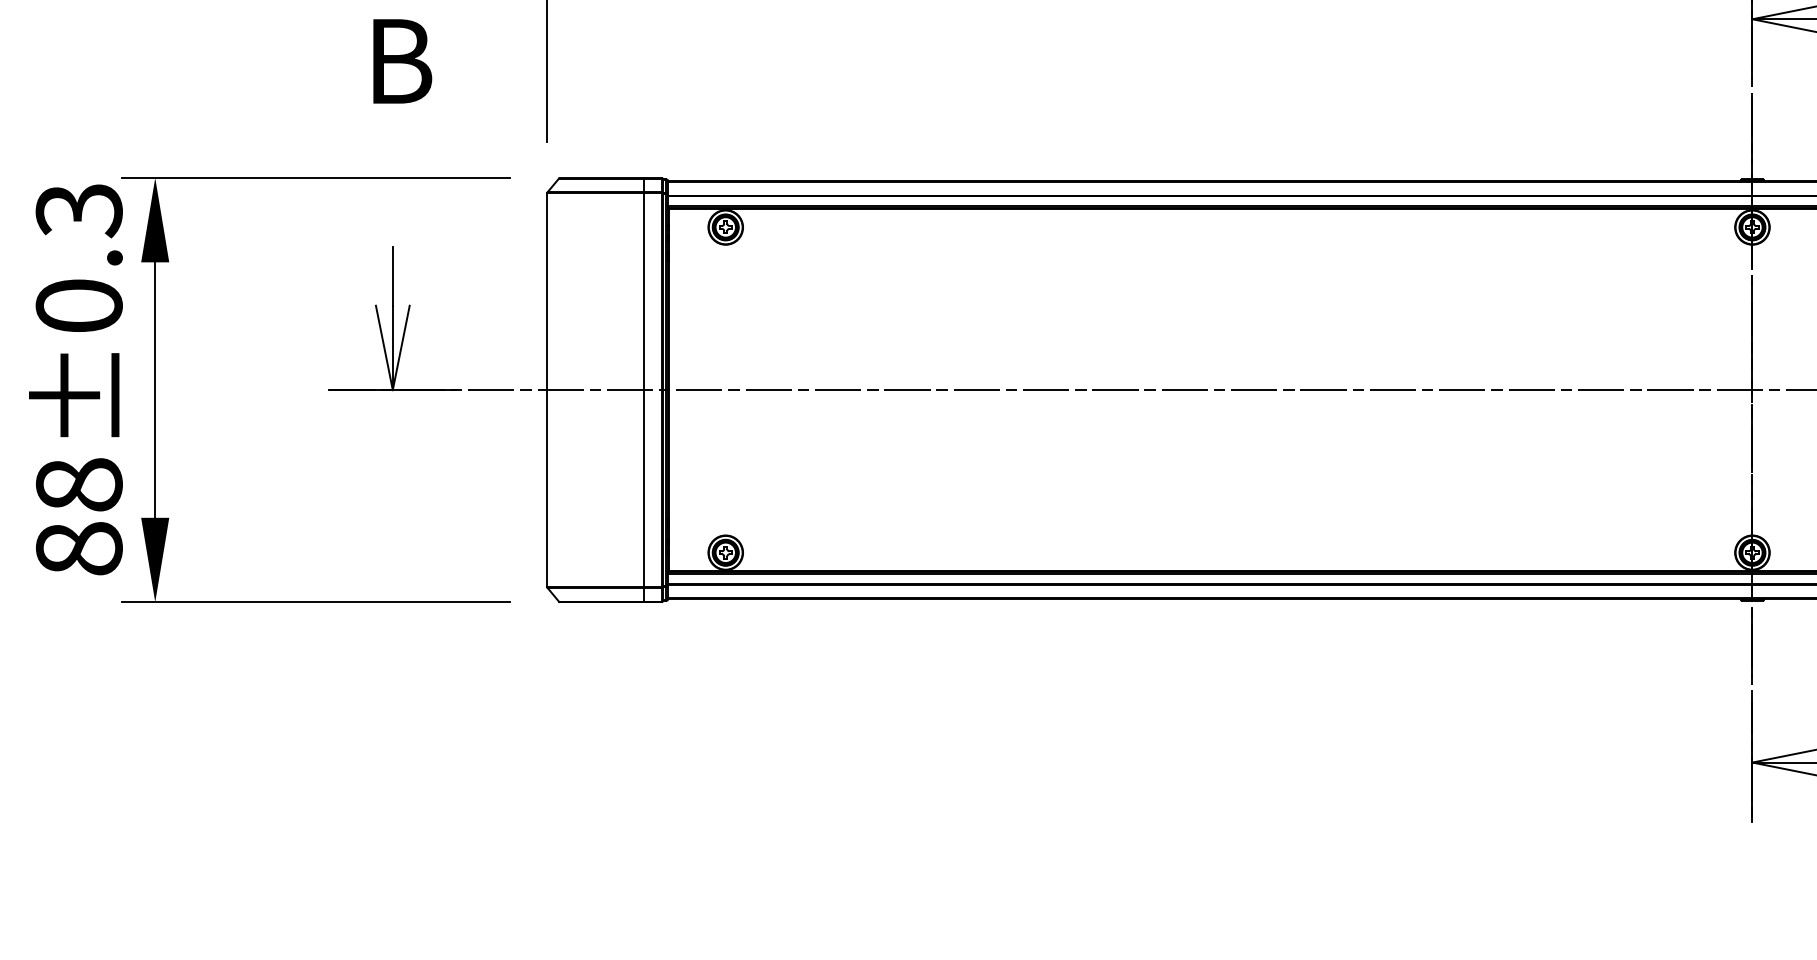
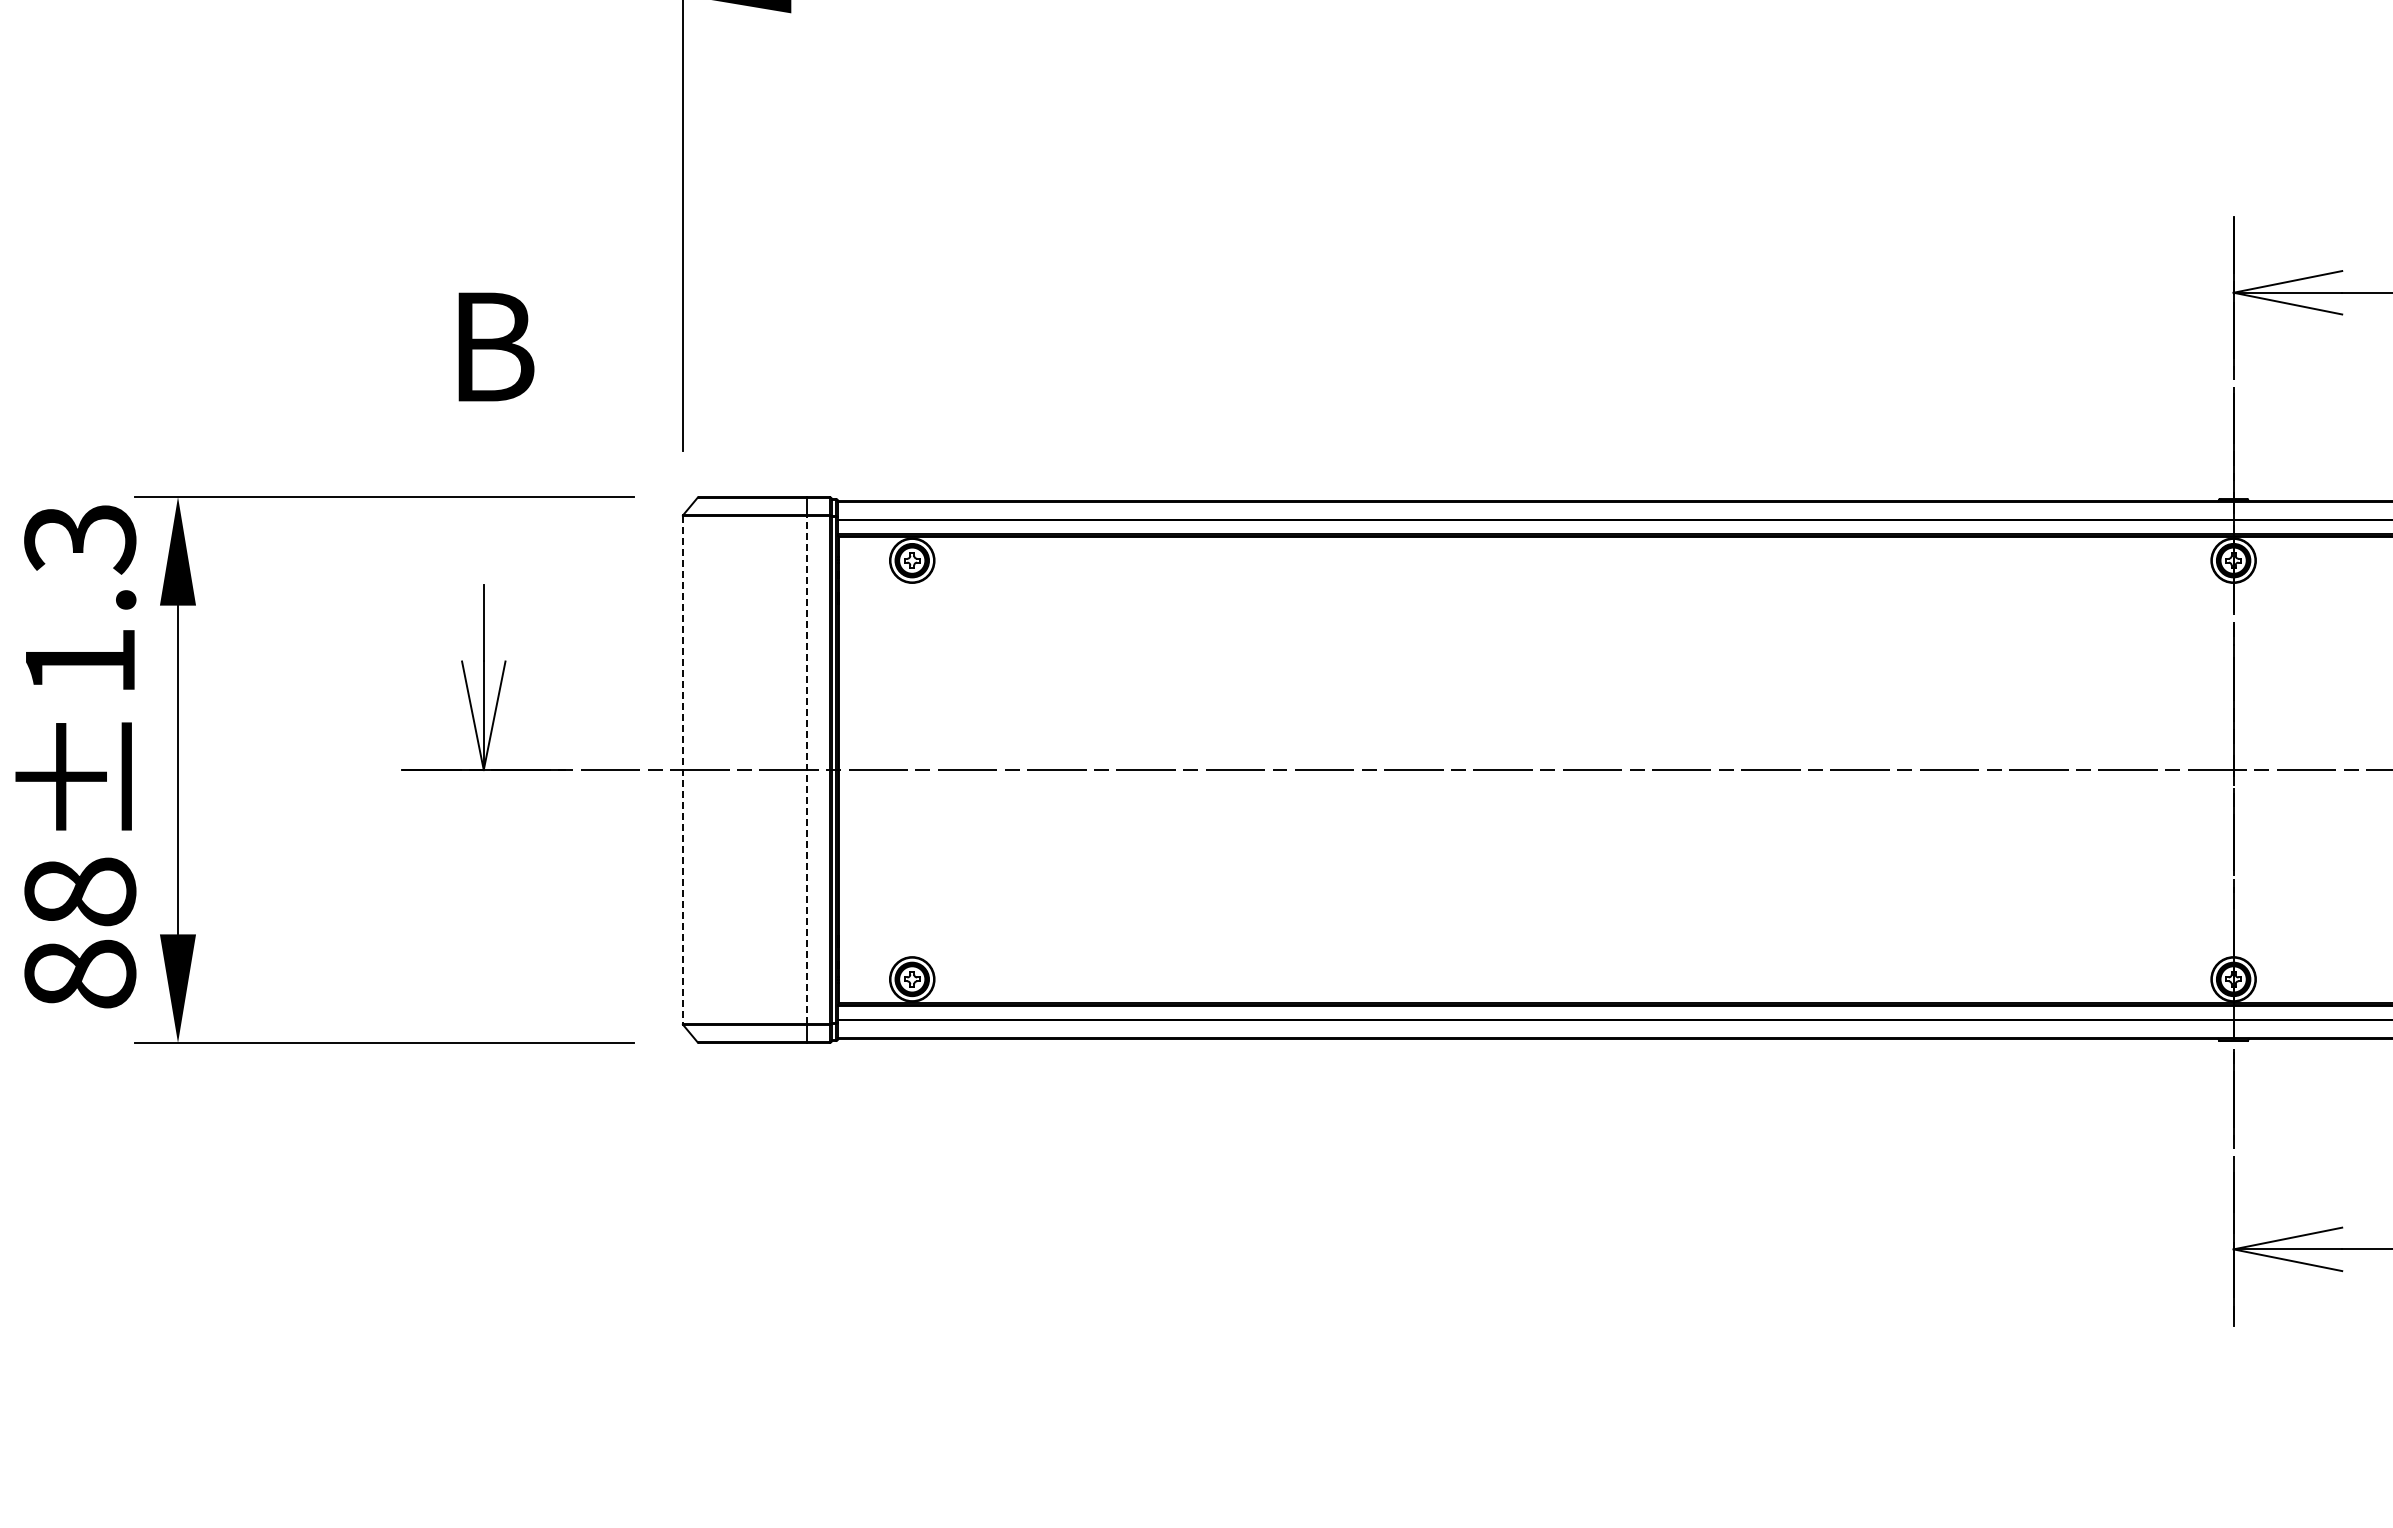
text: (79, 305) -> (80, 661), 88±0.3 -> 88±1.3
line: (547, 390) -> (682, 770), solid -> dashed
line: (643, 390) -> (806, 770), solid -> dashed

